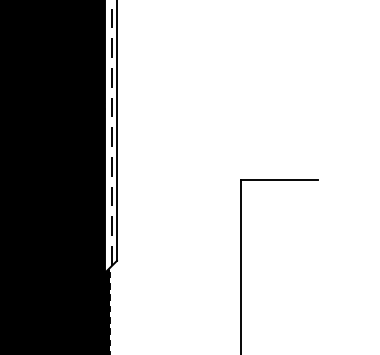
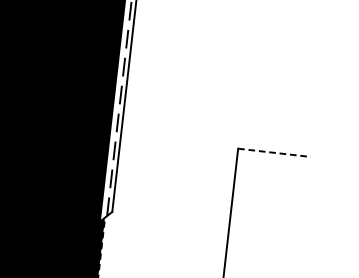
line: (279, 179) -> (274, 152), solid -> dashed

